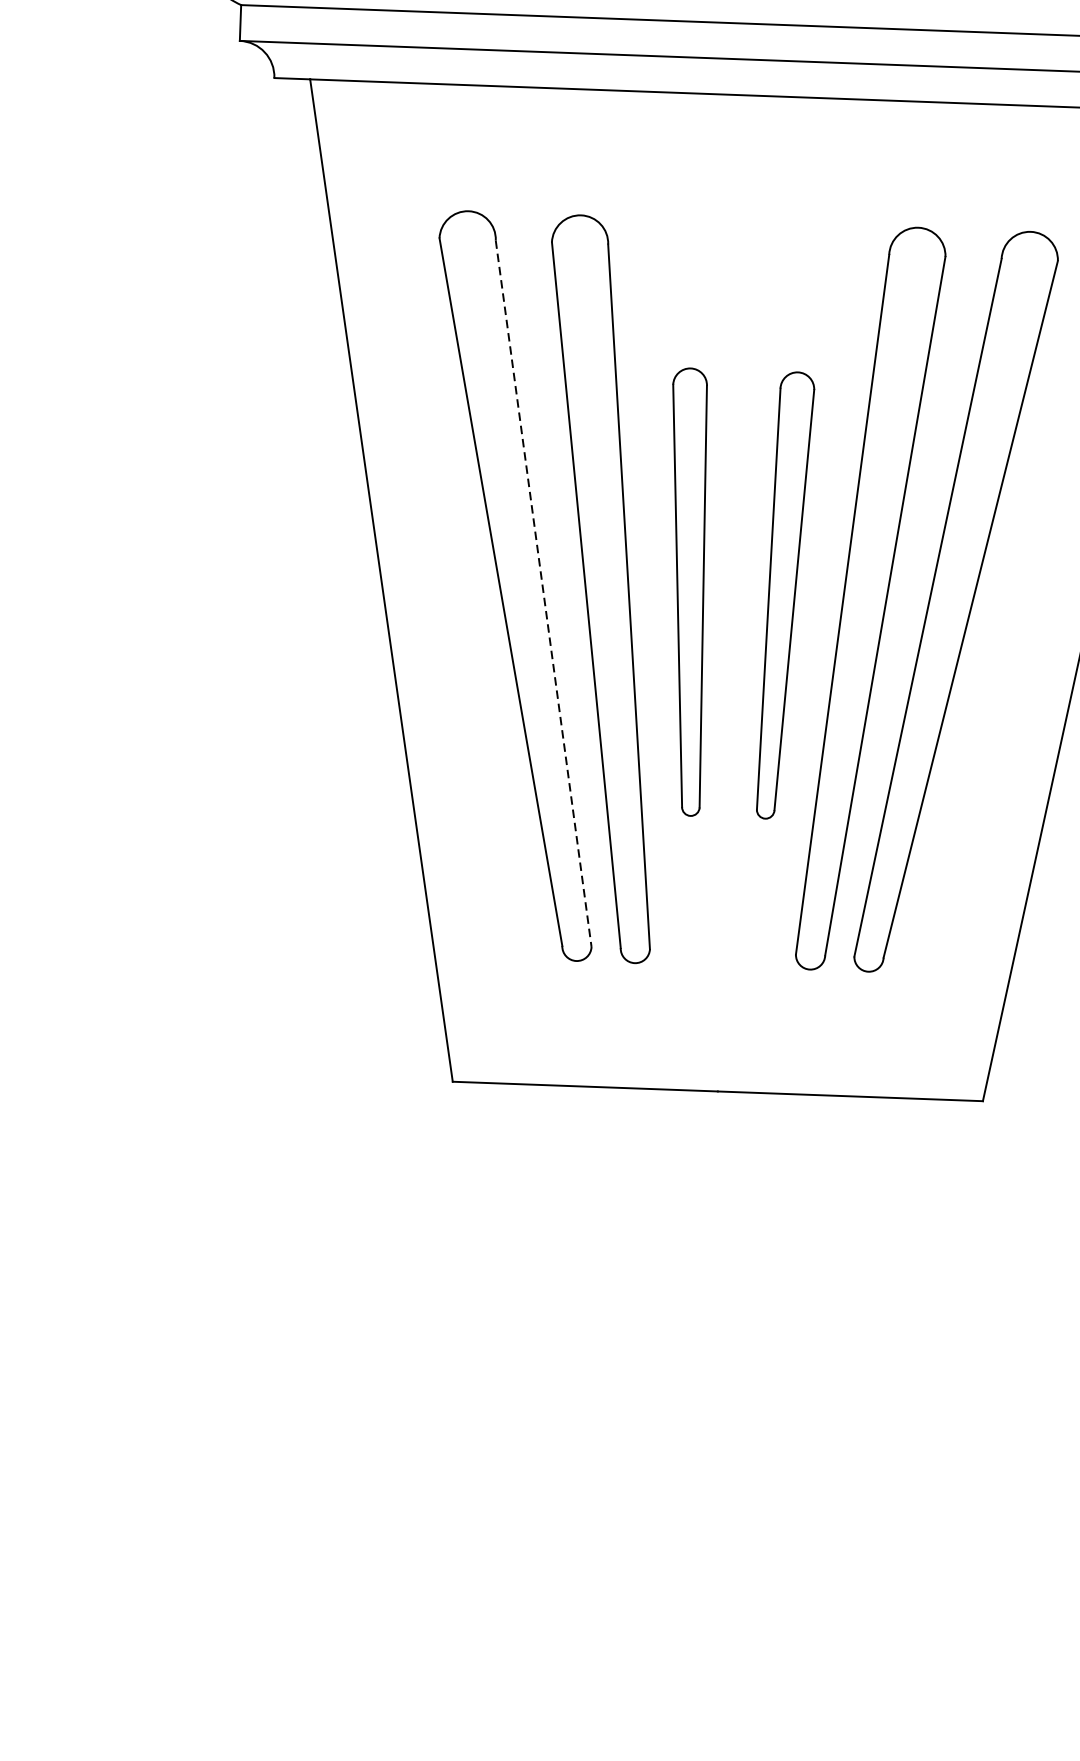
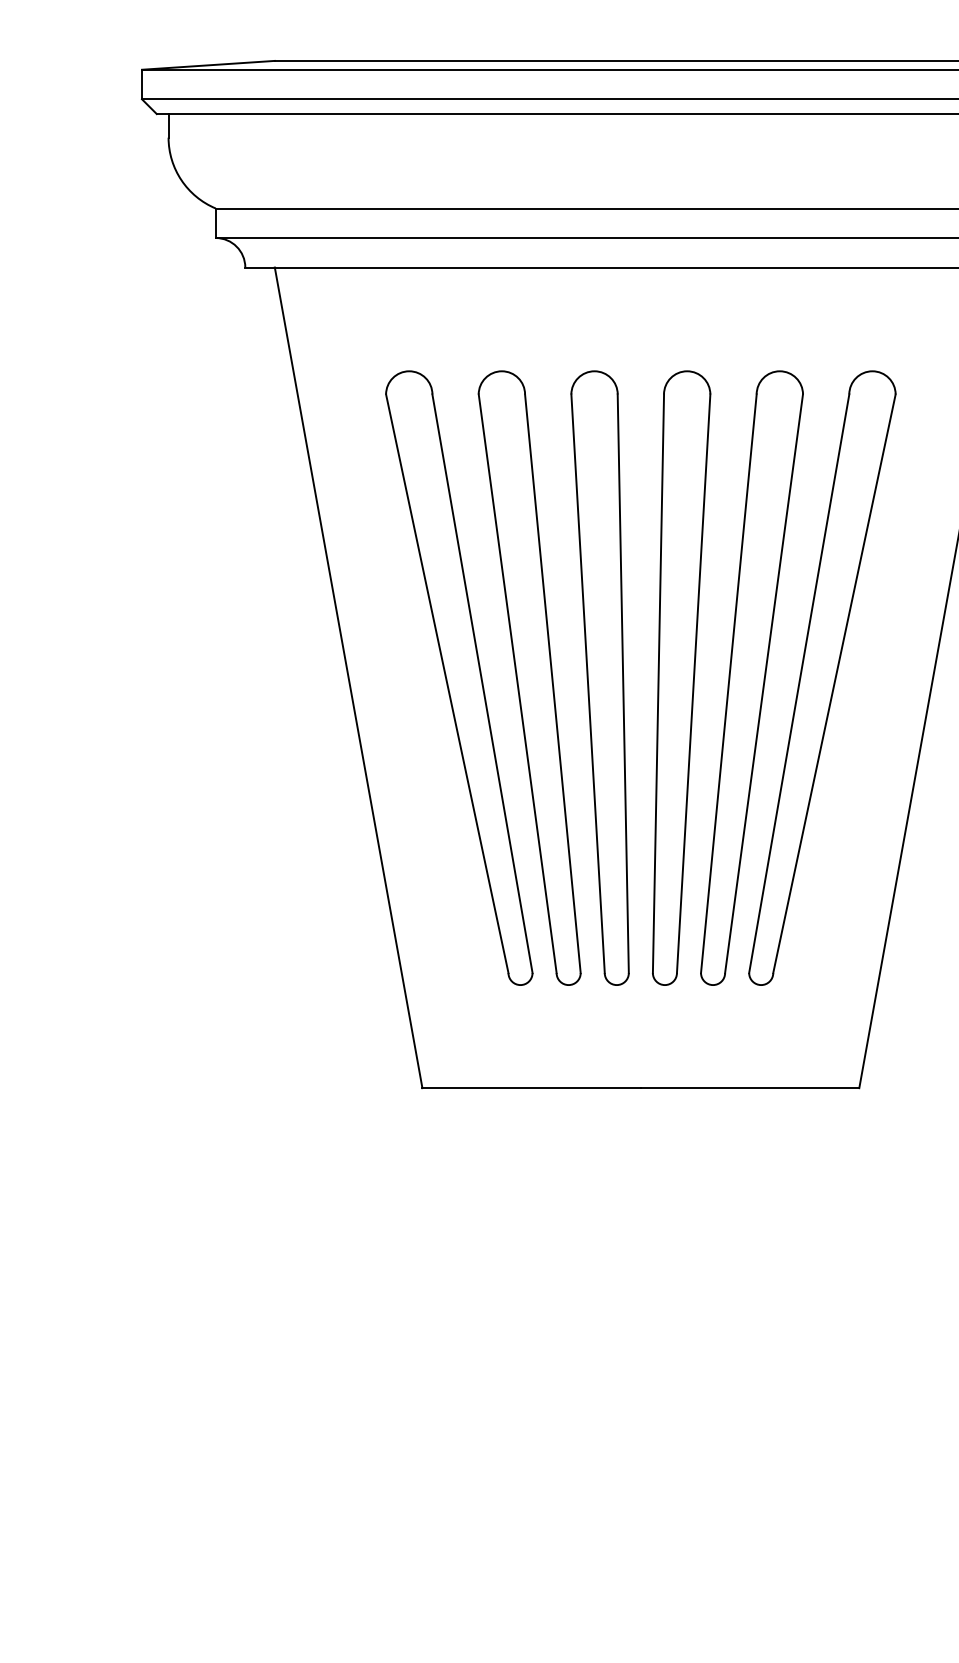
part: (685, 591) -> (599, 677), size x1.67
line: (543, 593) -> (482, 683), dashed -> solid
part: (785, 594) -> (681, 677), size x1.67

